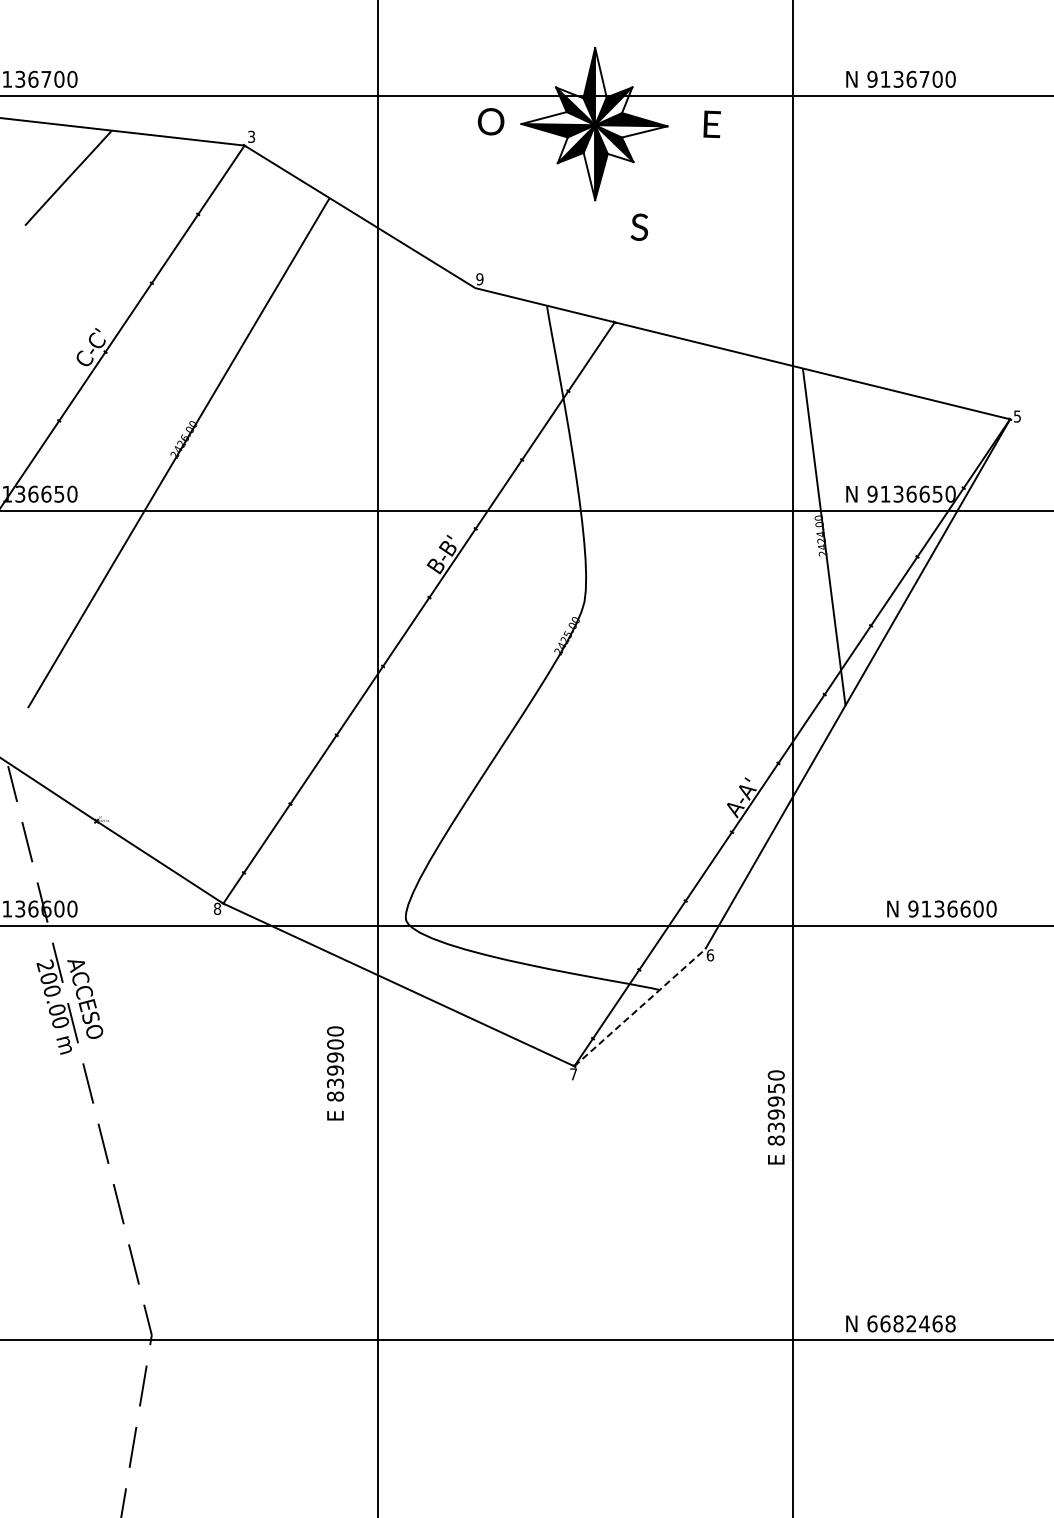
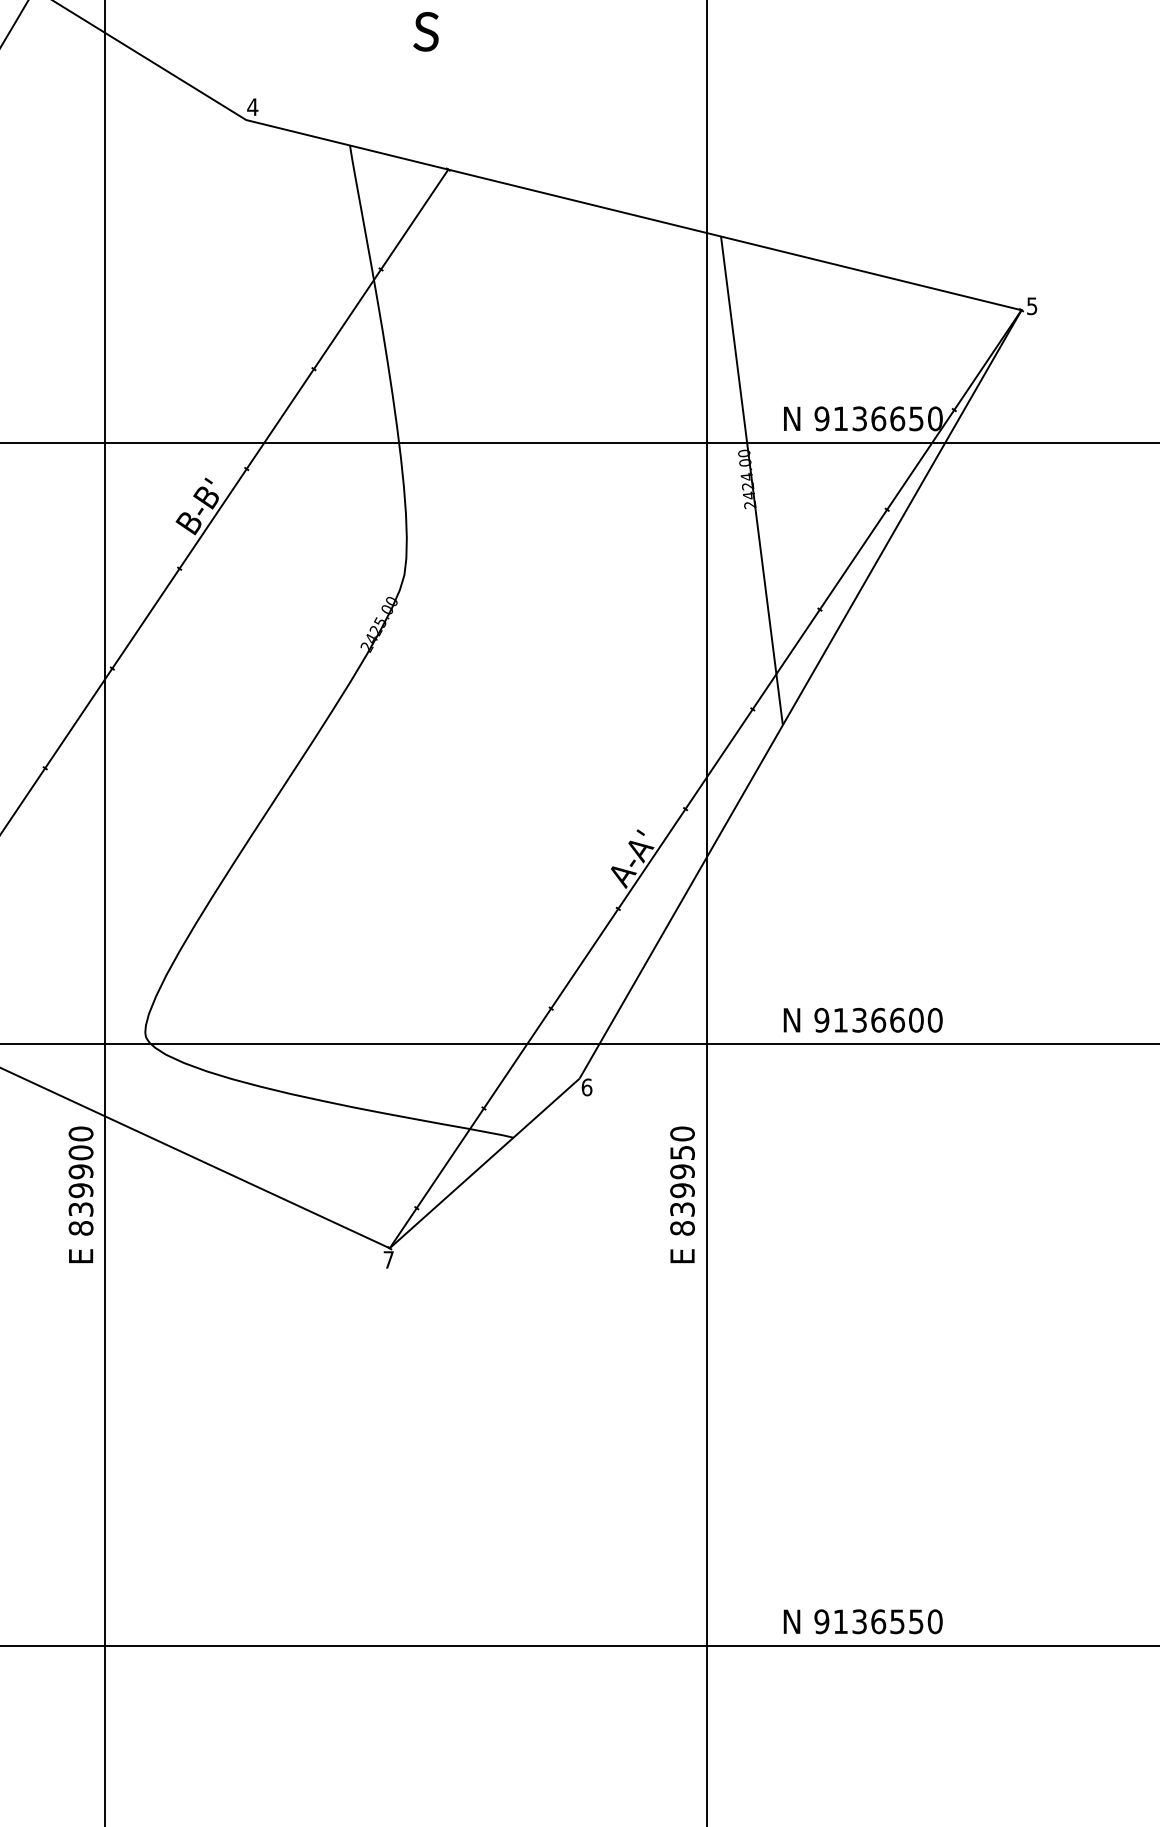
text: (638, 226) -> (424, 30), moved
text: (479, 279) -> (252, 107), 9 -> 4
text: (941, 908) -> (862, 1019), moved
line: (639, 1007) -> (484, 1163), dashed -> solid
text: (335, 1073) -> (81, 1194), moved
text: (775, 1117) -> (681, 1194), moved
text: (911, 1323) -> (878, 1621), 6682468 -> 9136550

